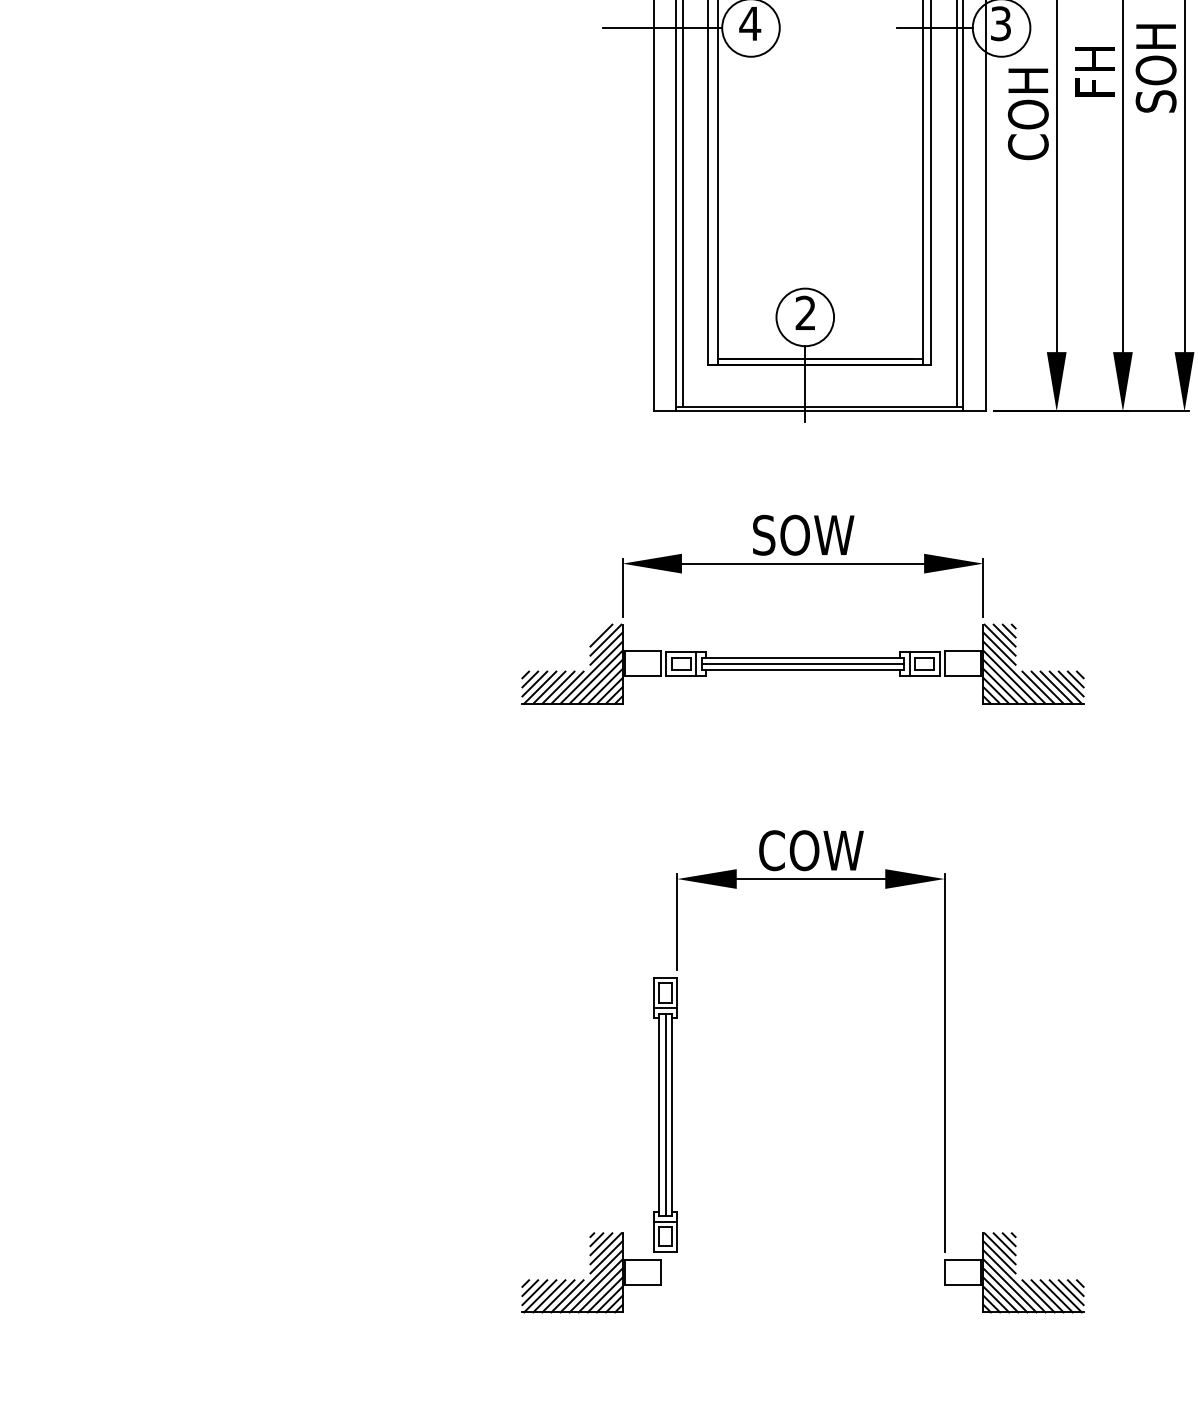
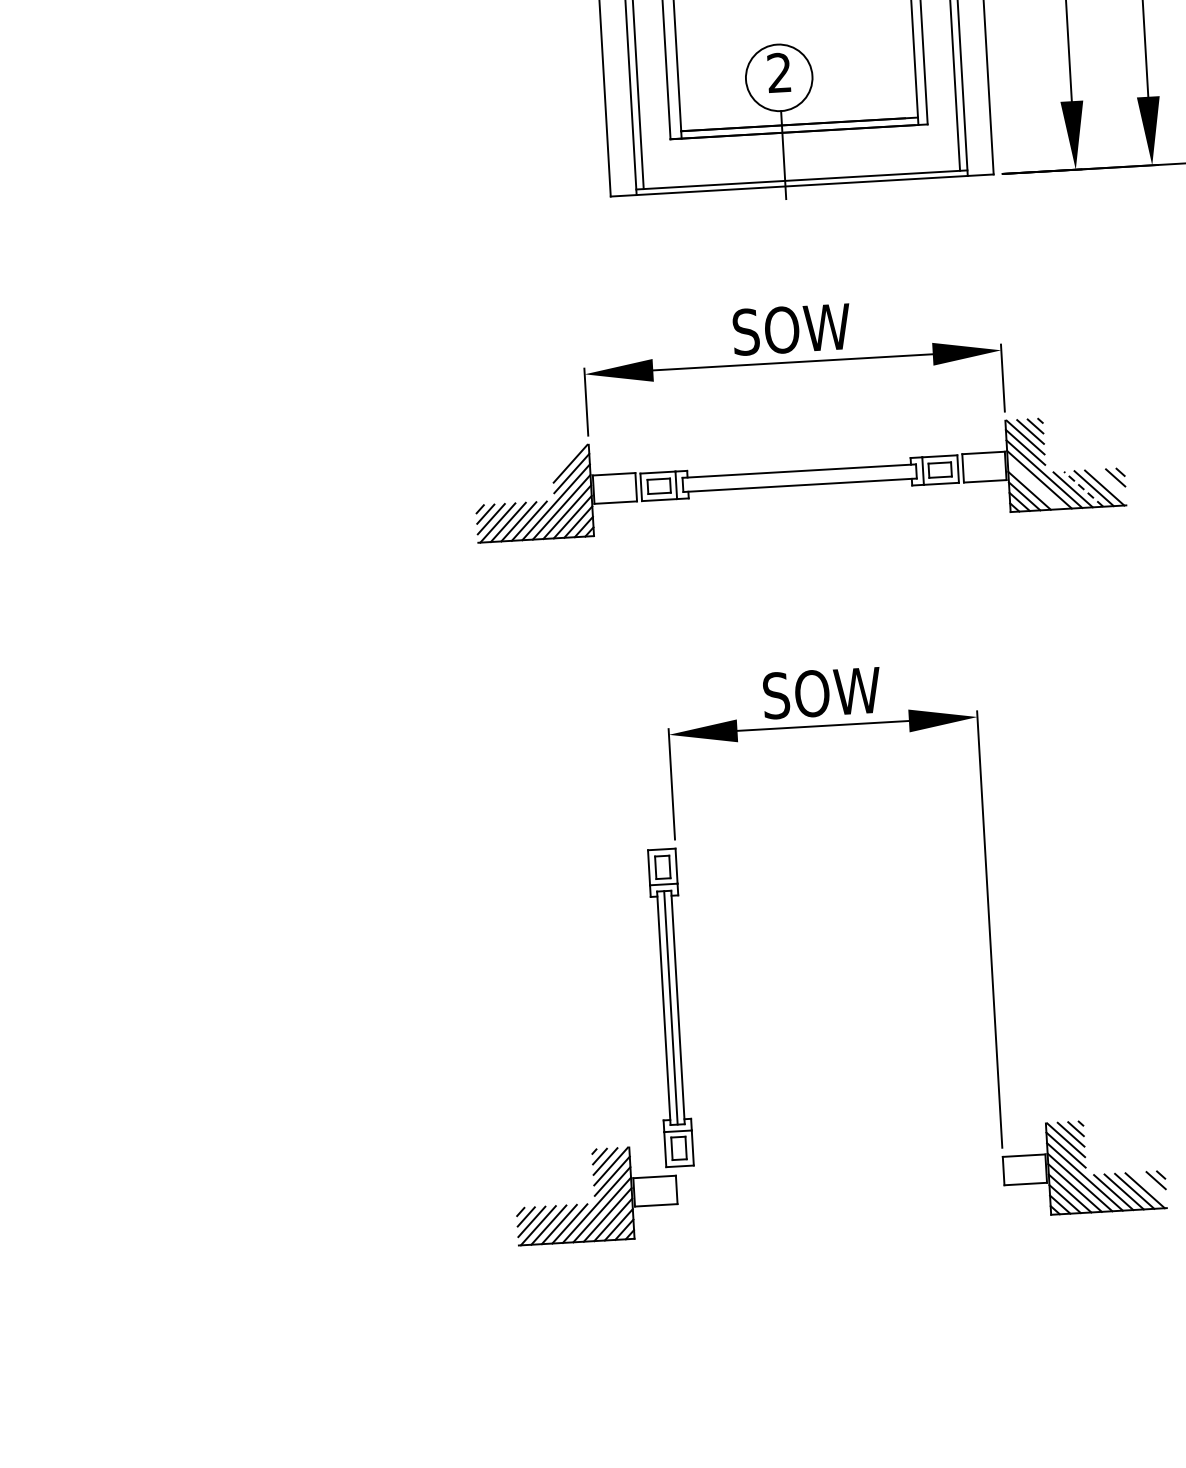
line: (601, 635) -> (565, 458), removed
line: (802, 664) -> (799, 478), removed
line: (1005, 681) -> (1034, 484), removed
line: (1070, 683) -> (1109, 482), removed
line: (1047, 687) -> (1083, 489), solid -> dashed
text: (811, 850) -> (821, 692), COW -> SOW
line: (1070, 1292) -> (1150, 1186), removed

